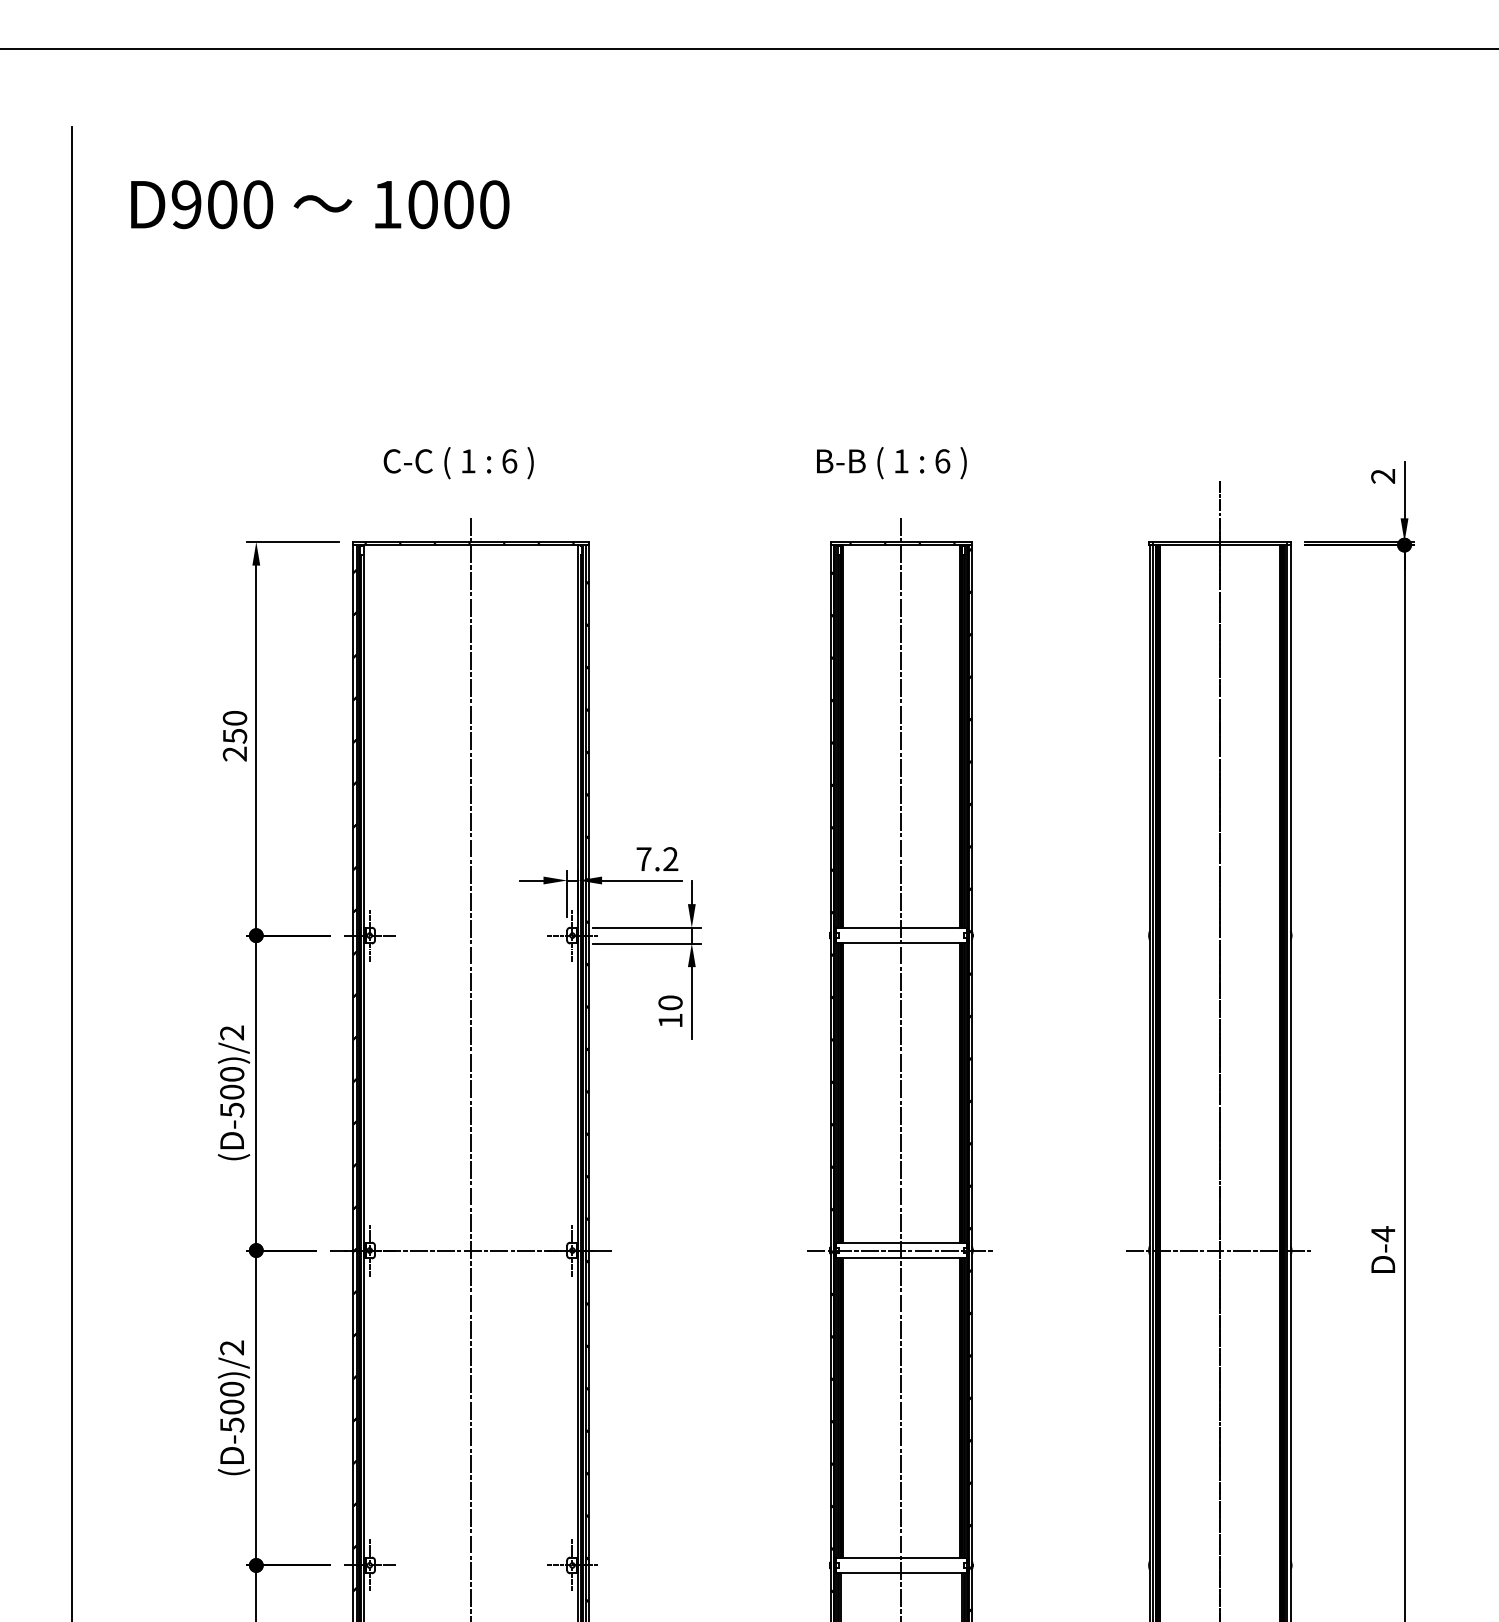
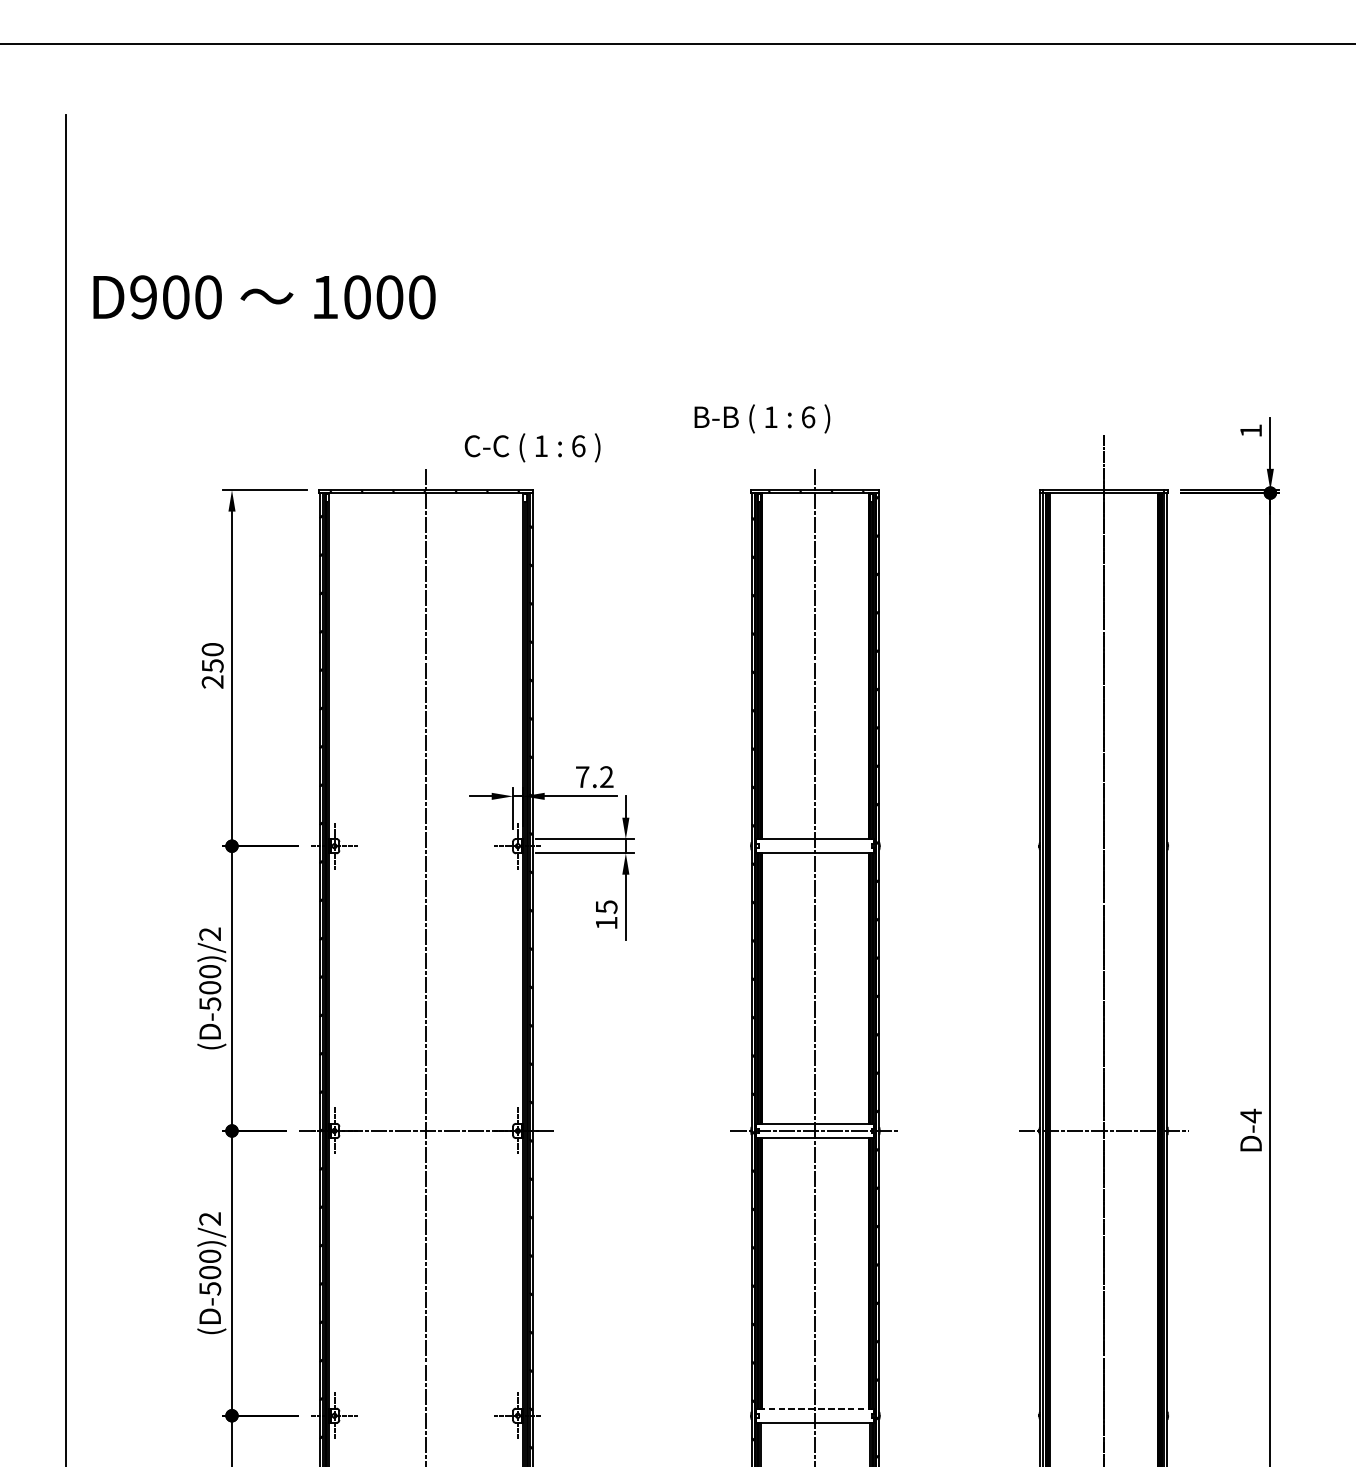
text: (320, 204) -> (264, 297), moved
text: (458, 463) -> (532, 448), moved
text: (891, 463) -> (762, 419), moved
text: (1382, 476) -> (1250, 431), 2 -> 1
text: (670, 1002) -> (606, 906), 10 -> 15
line: (900, 1557) -> (814, 1408), solid -> dashed

